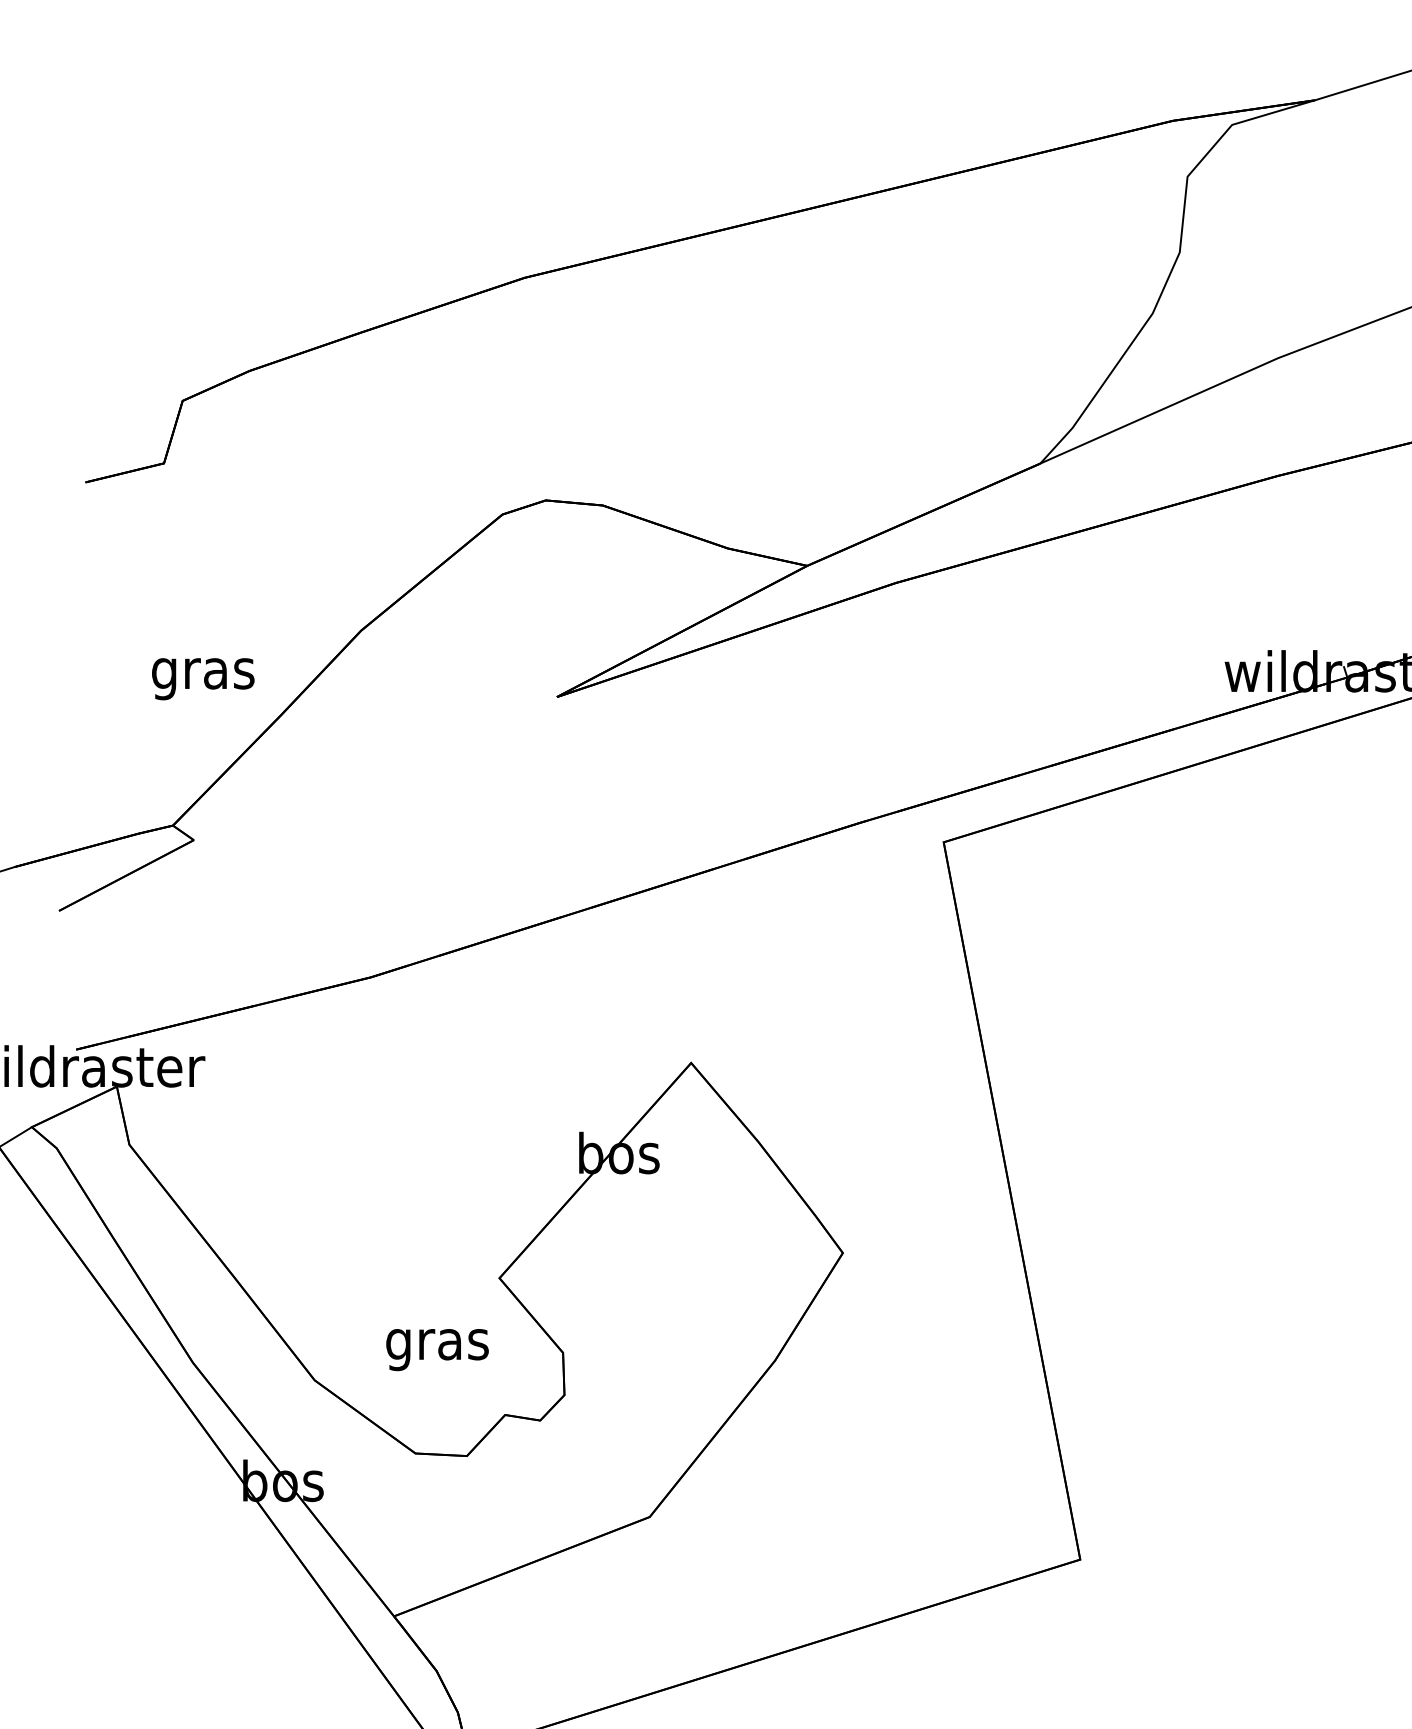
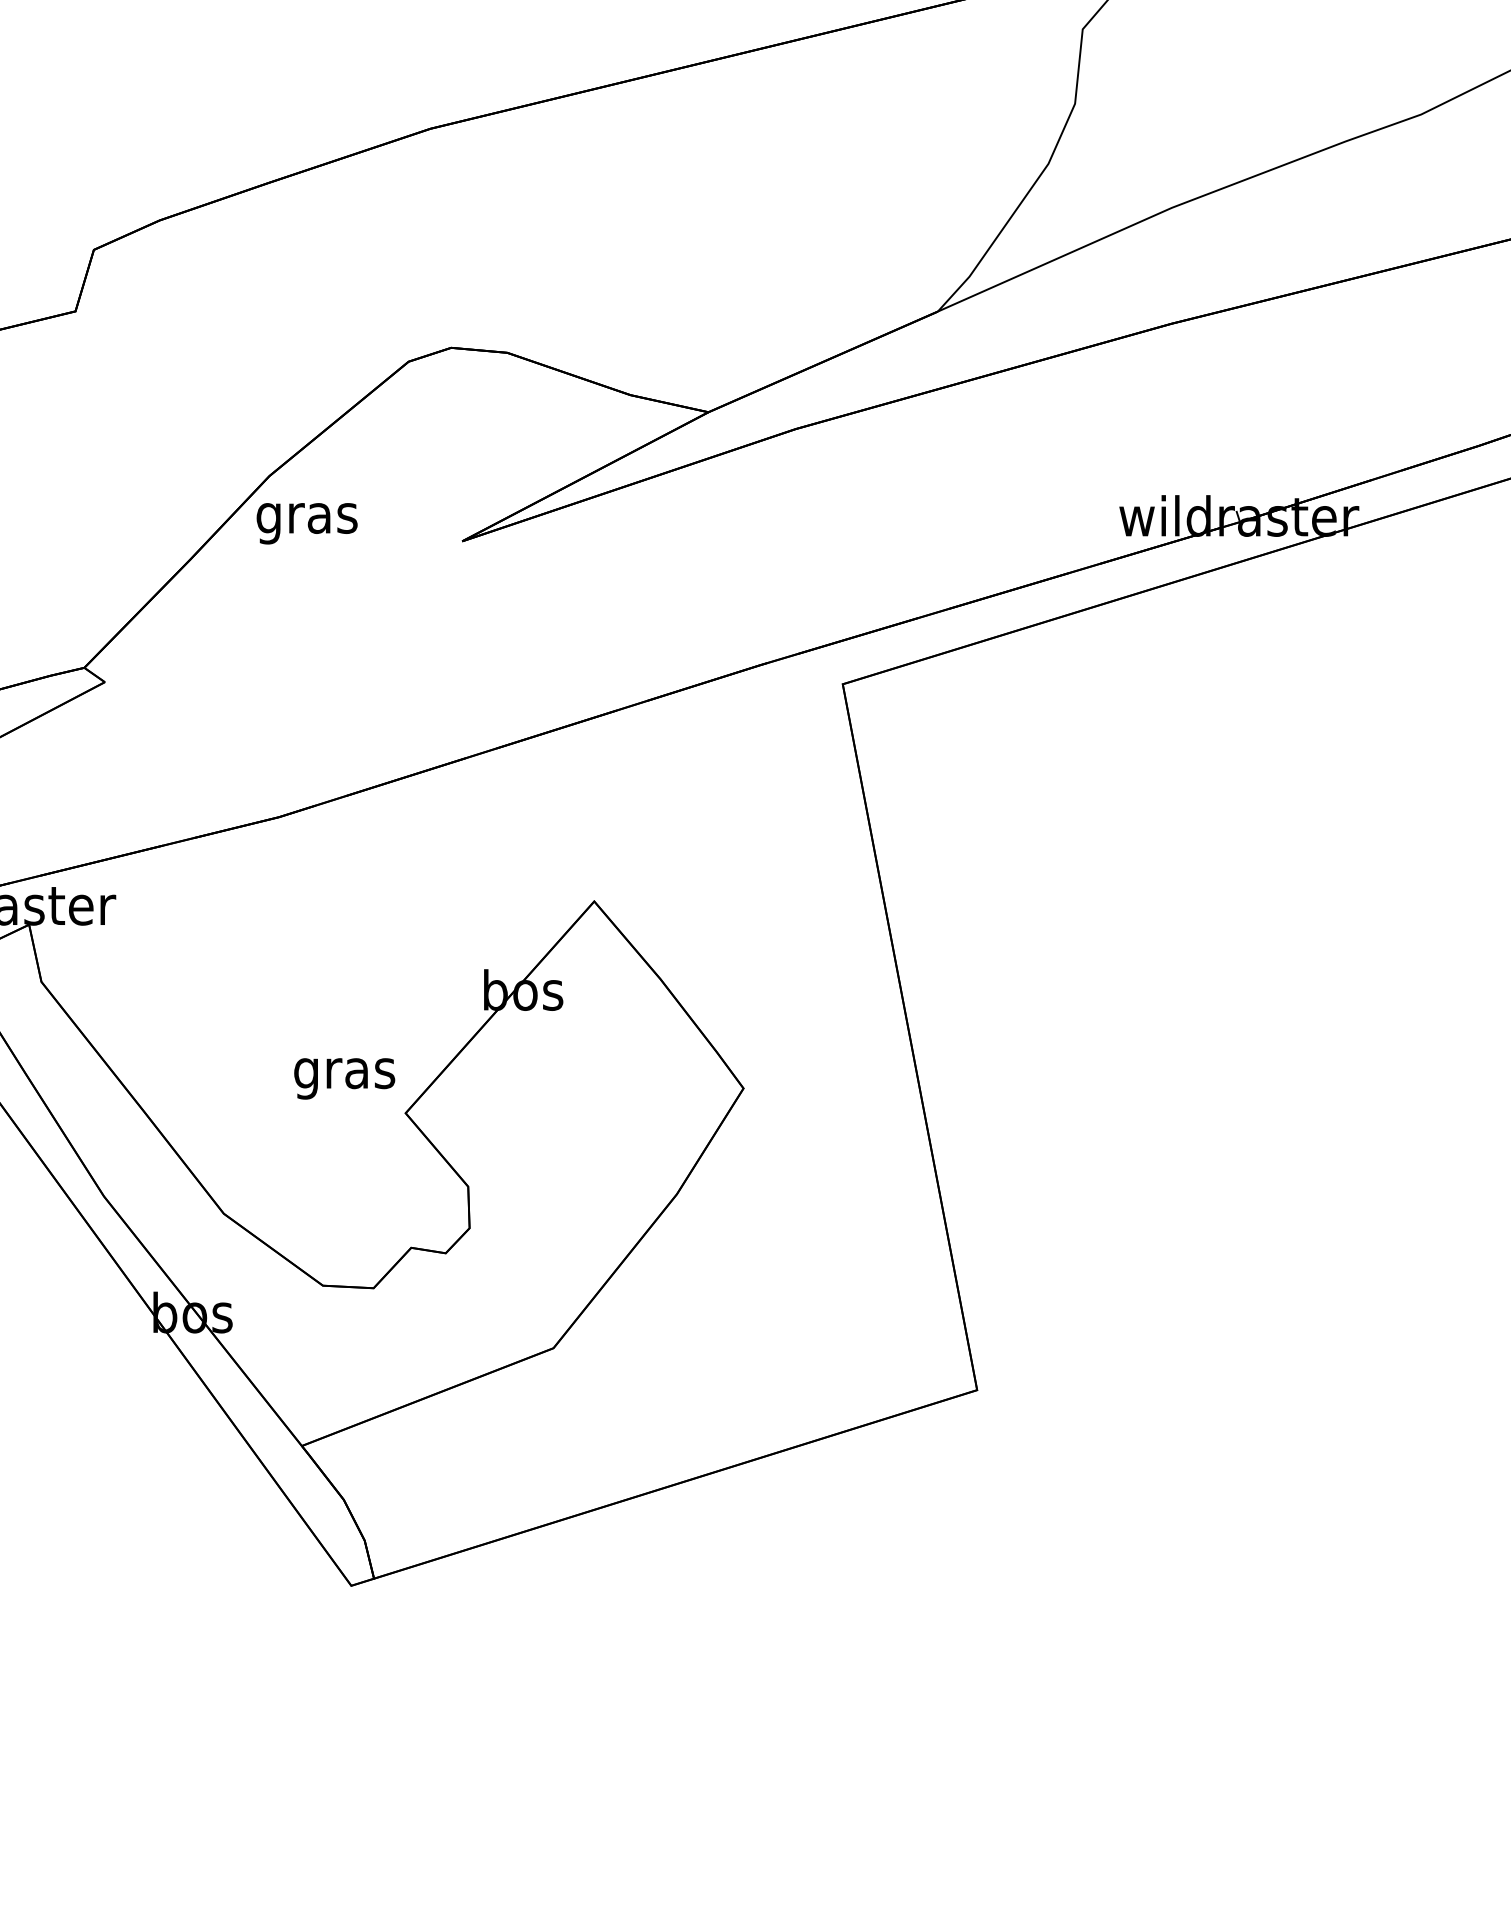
text: (202, 678) -> (306, 523), moved
text: (437, 1349) -> (344, 1078), moved

